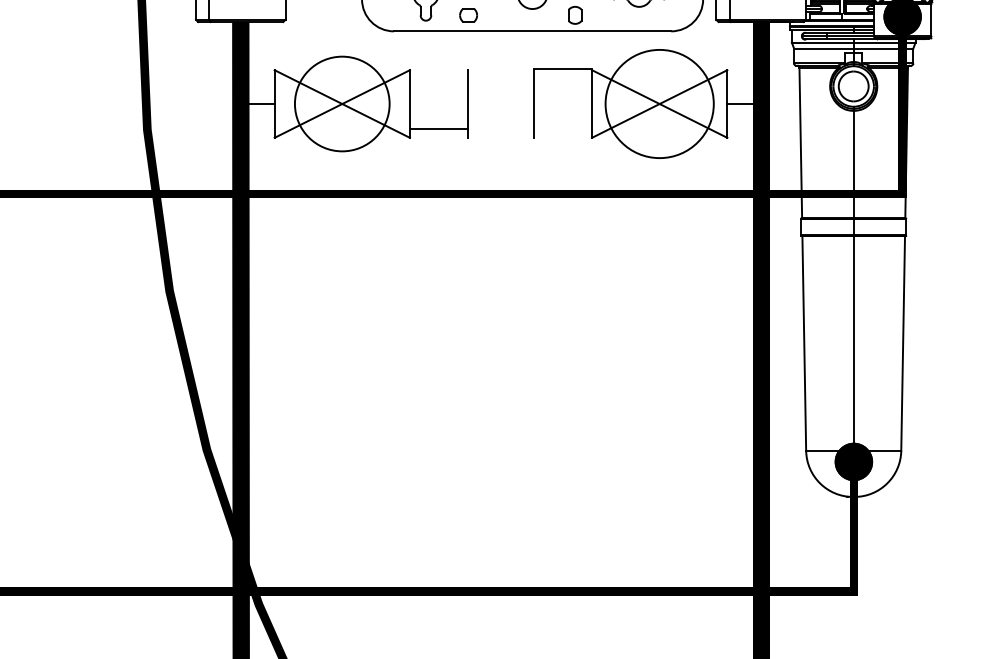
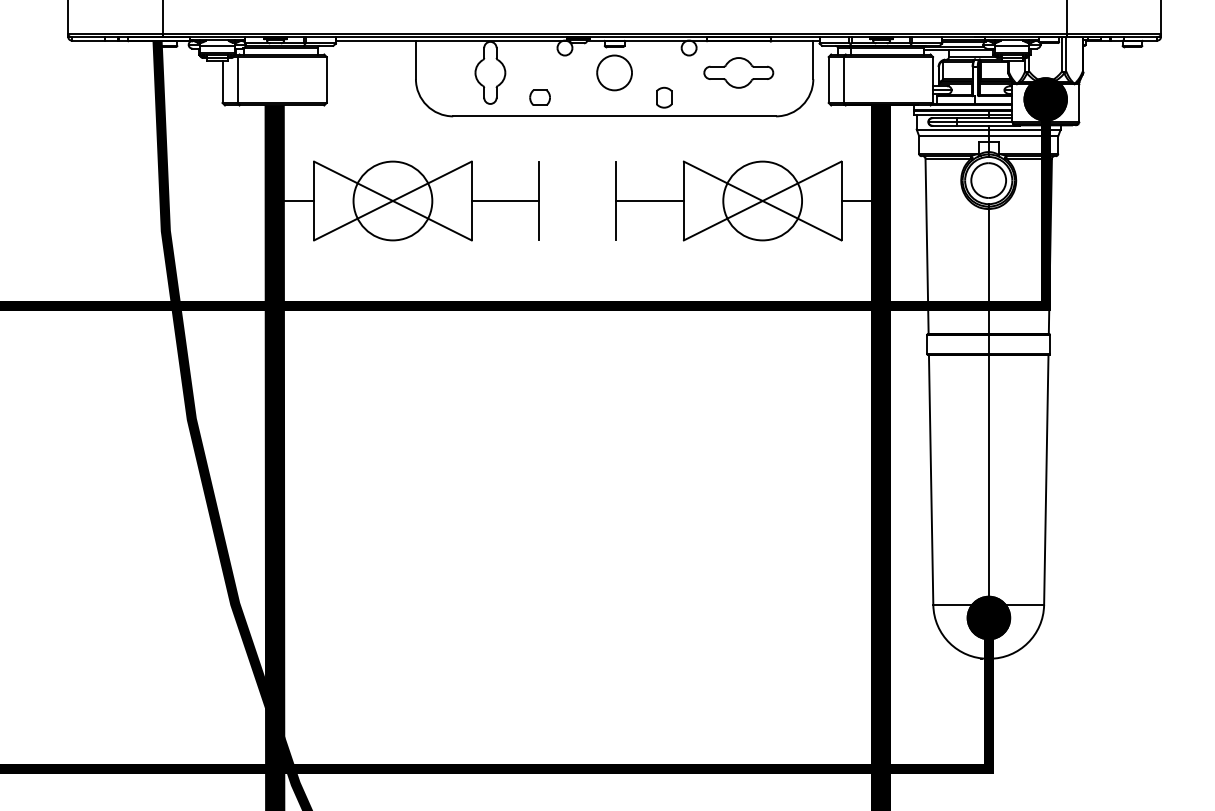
line: (562, 69) -> (649, 201), moved
circle: (341, 103) -> (392, 200), size x0.71
circle: (659, 103) -> (762, 200), size x0.62
line: (438, 129) -> (505, 201), moved

